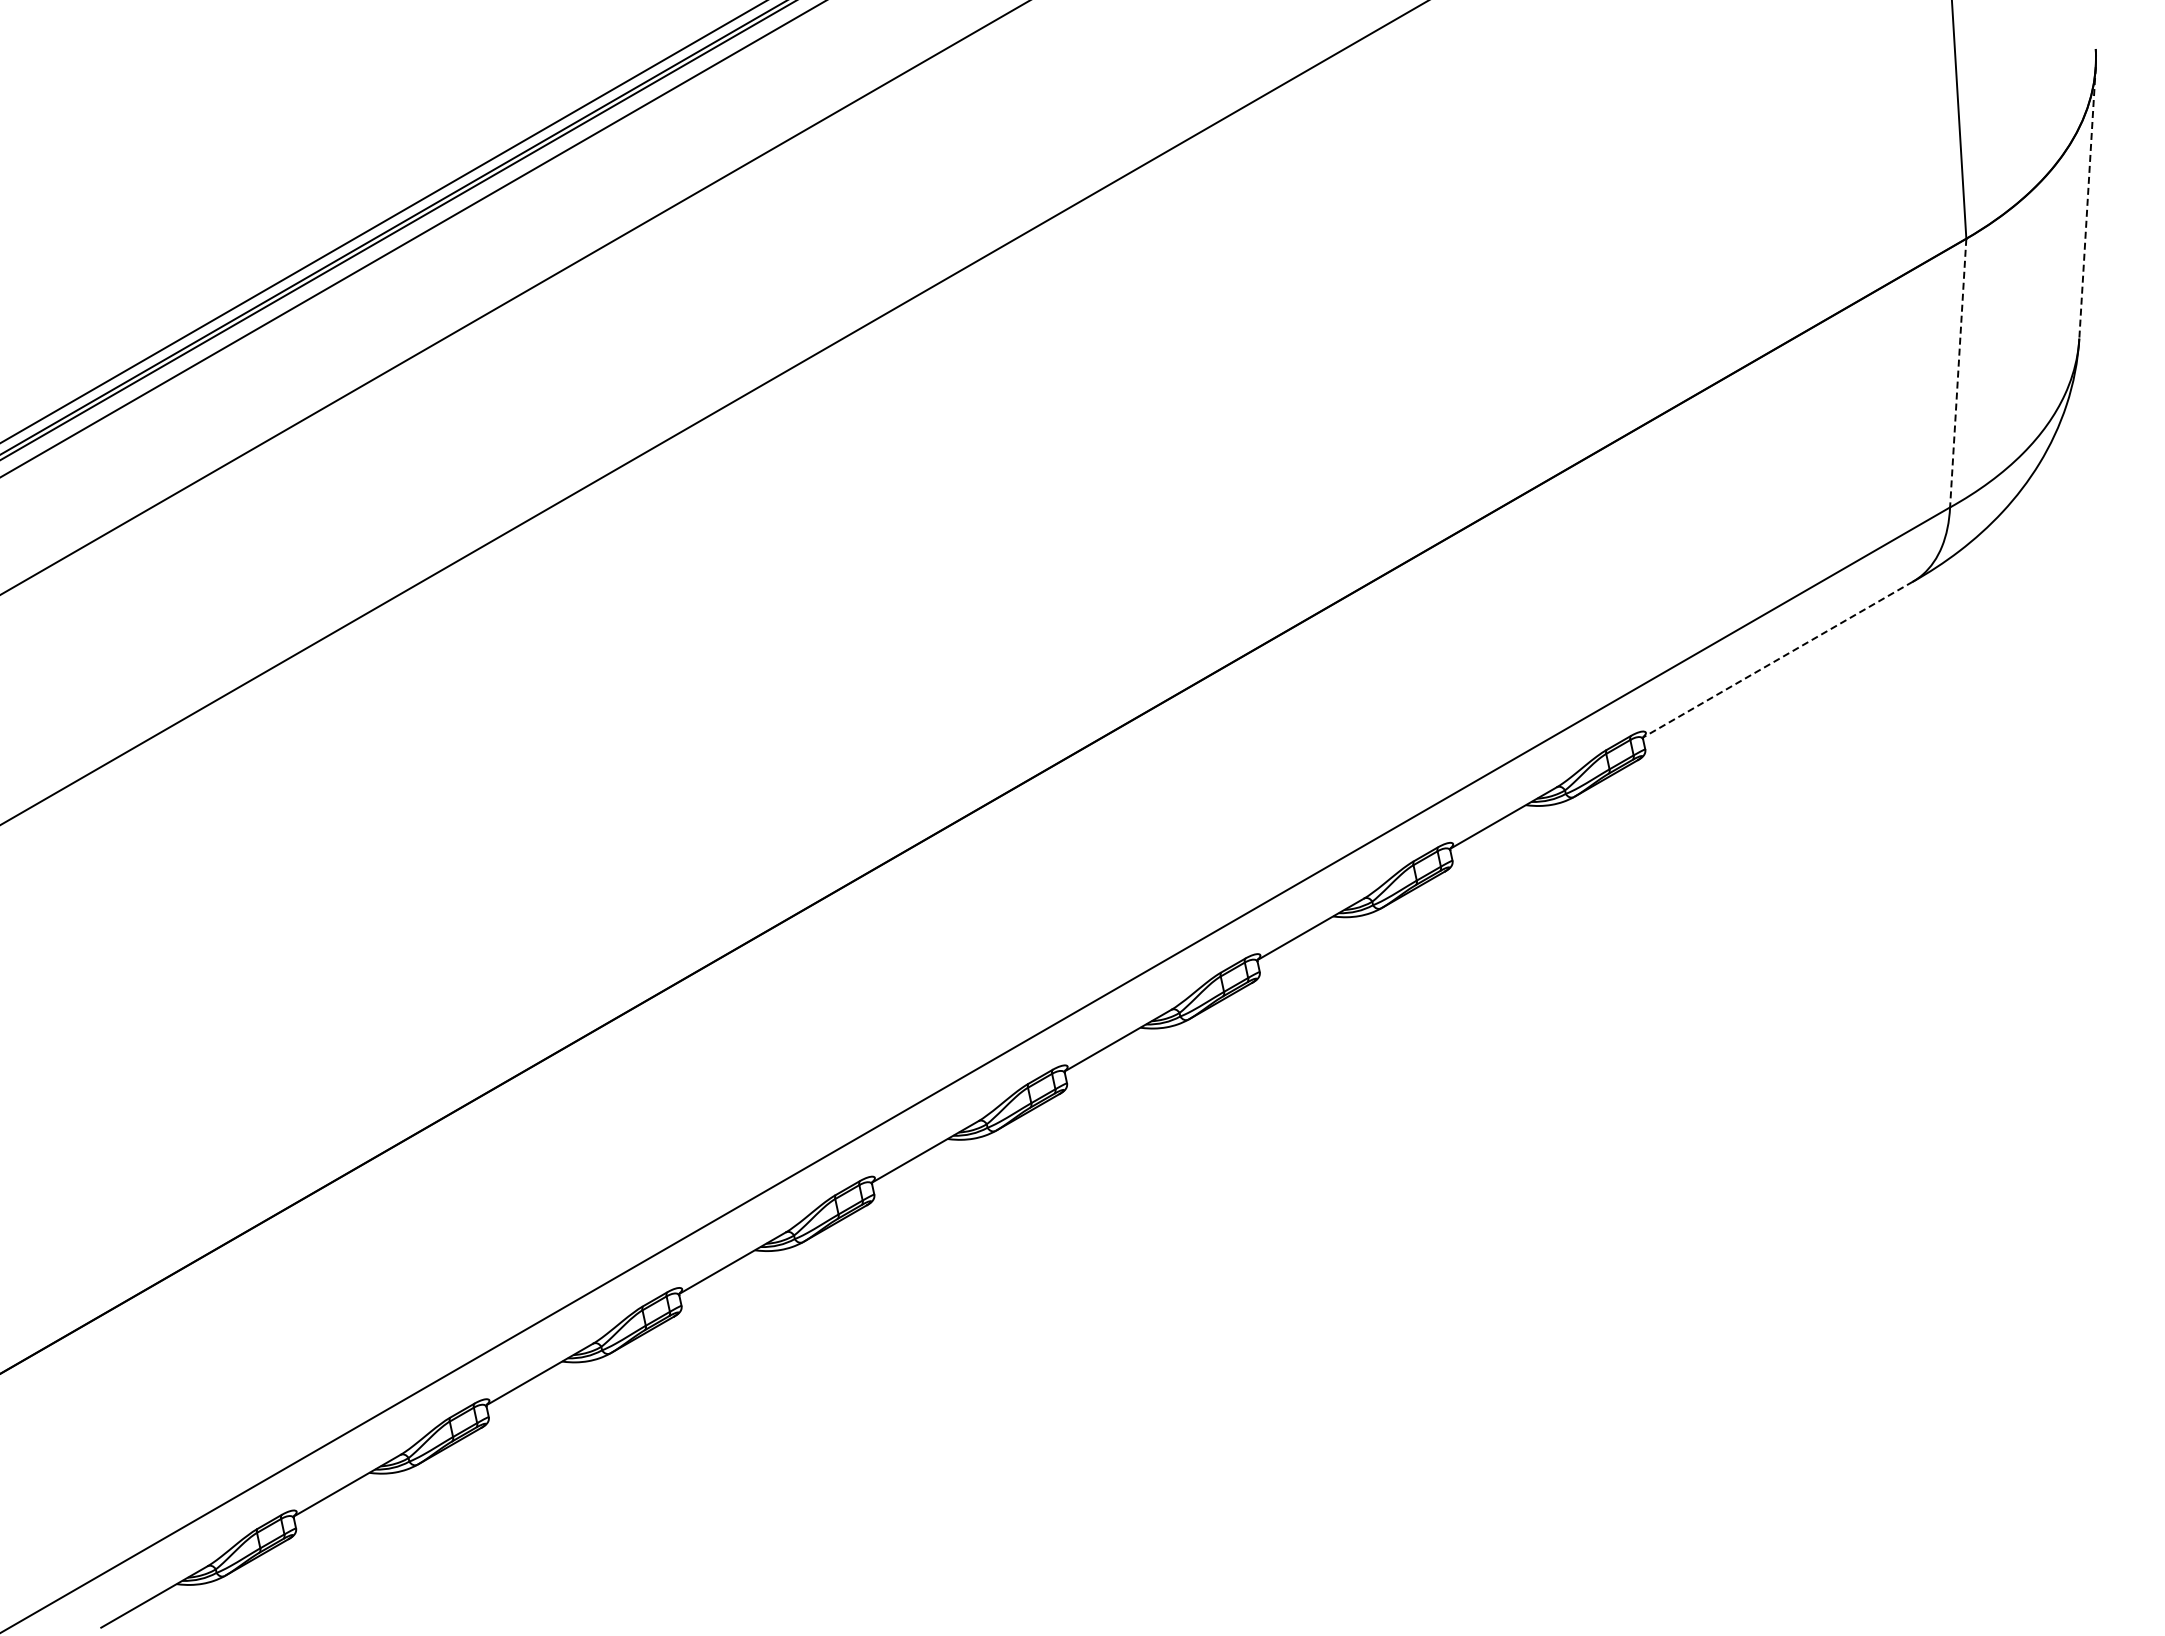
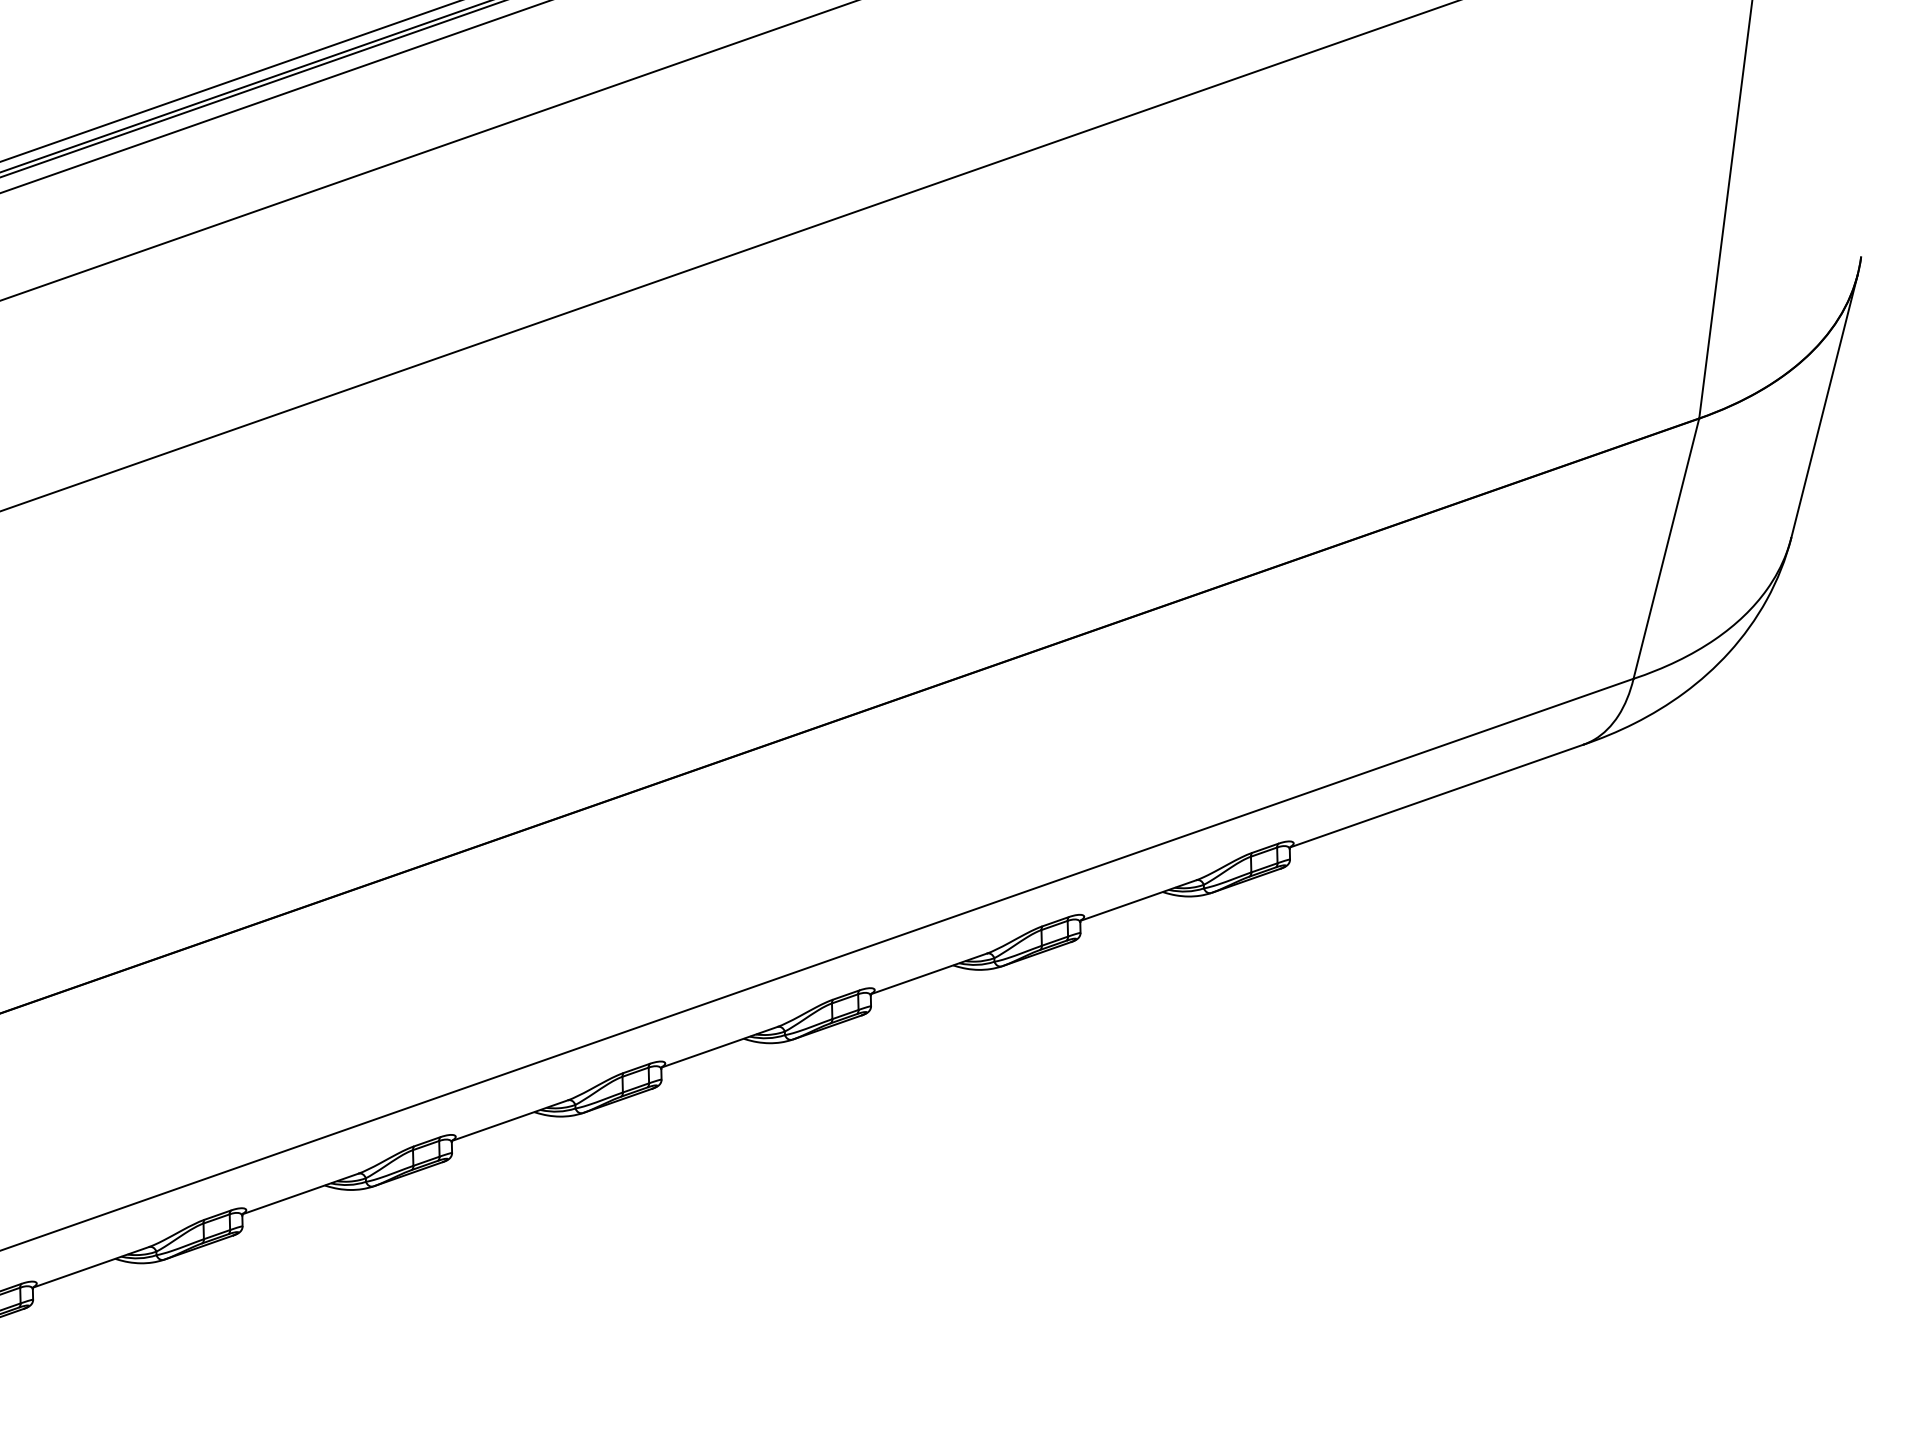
line: (2087, 203) -> (1824, 406), dashed -> solid
line: (1958, 373) -> (1666, 549), dashed -> solid
line: (1778, 659) -> (1437, 796), dashed -> solid

